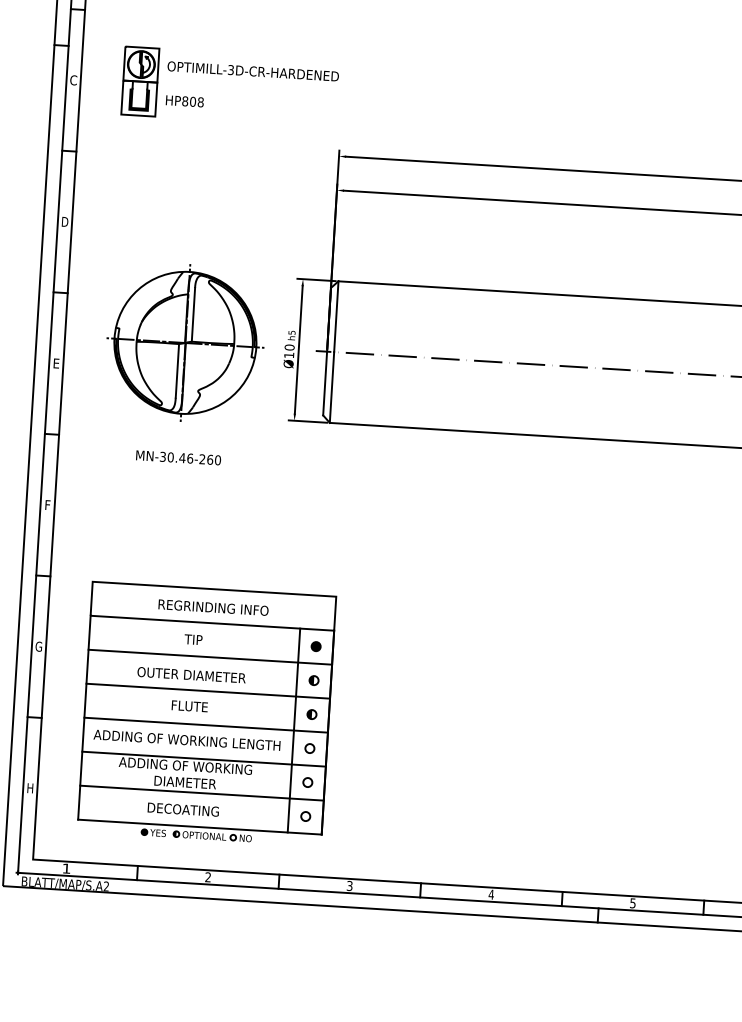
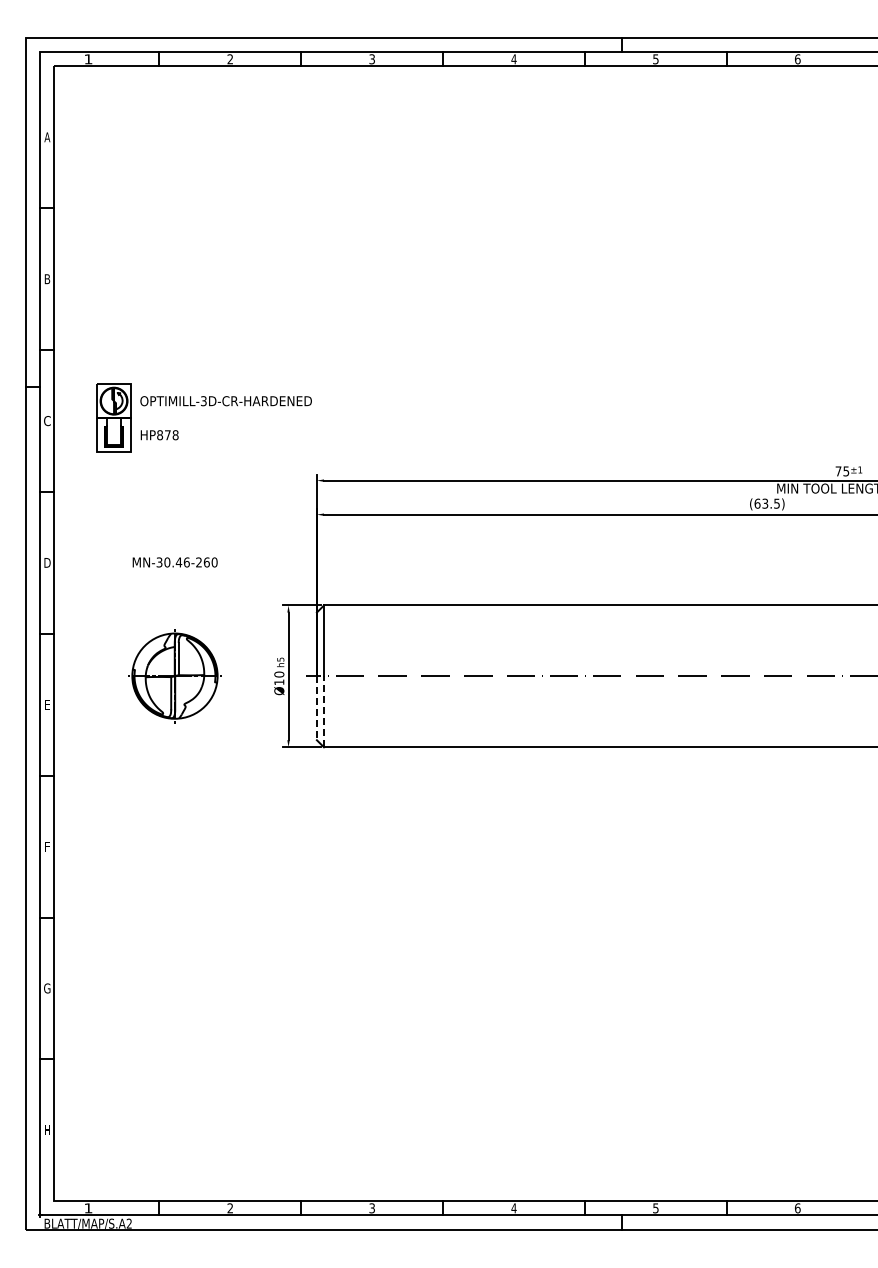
text: (192, 102) -> (167, 435), HP808 -> HP878
part: (184, 342) -> (174, 675), size x0.6
line: (324, 383) -> (316, 708), solid -> dashed
line: (332, 387) -> (324, 711), solid -> dashed
text: (177, 457) -> (174, 562), moved
part: (206, 713) -> (218, 1044), removed

